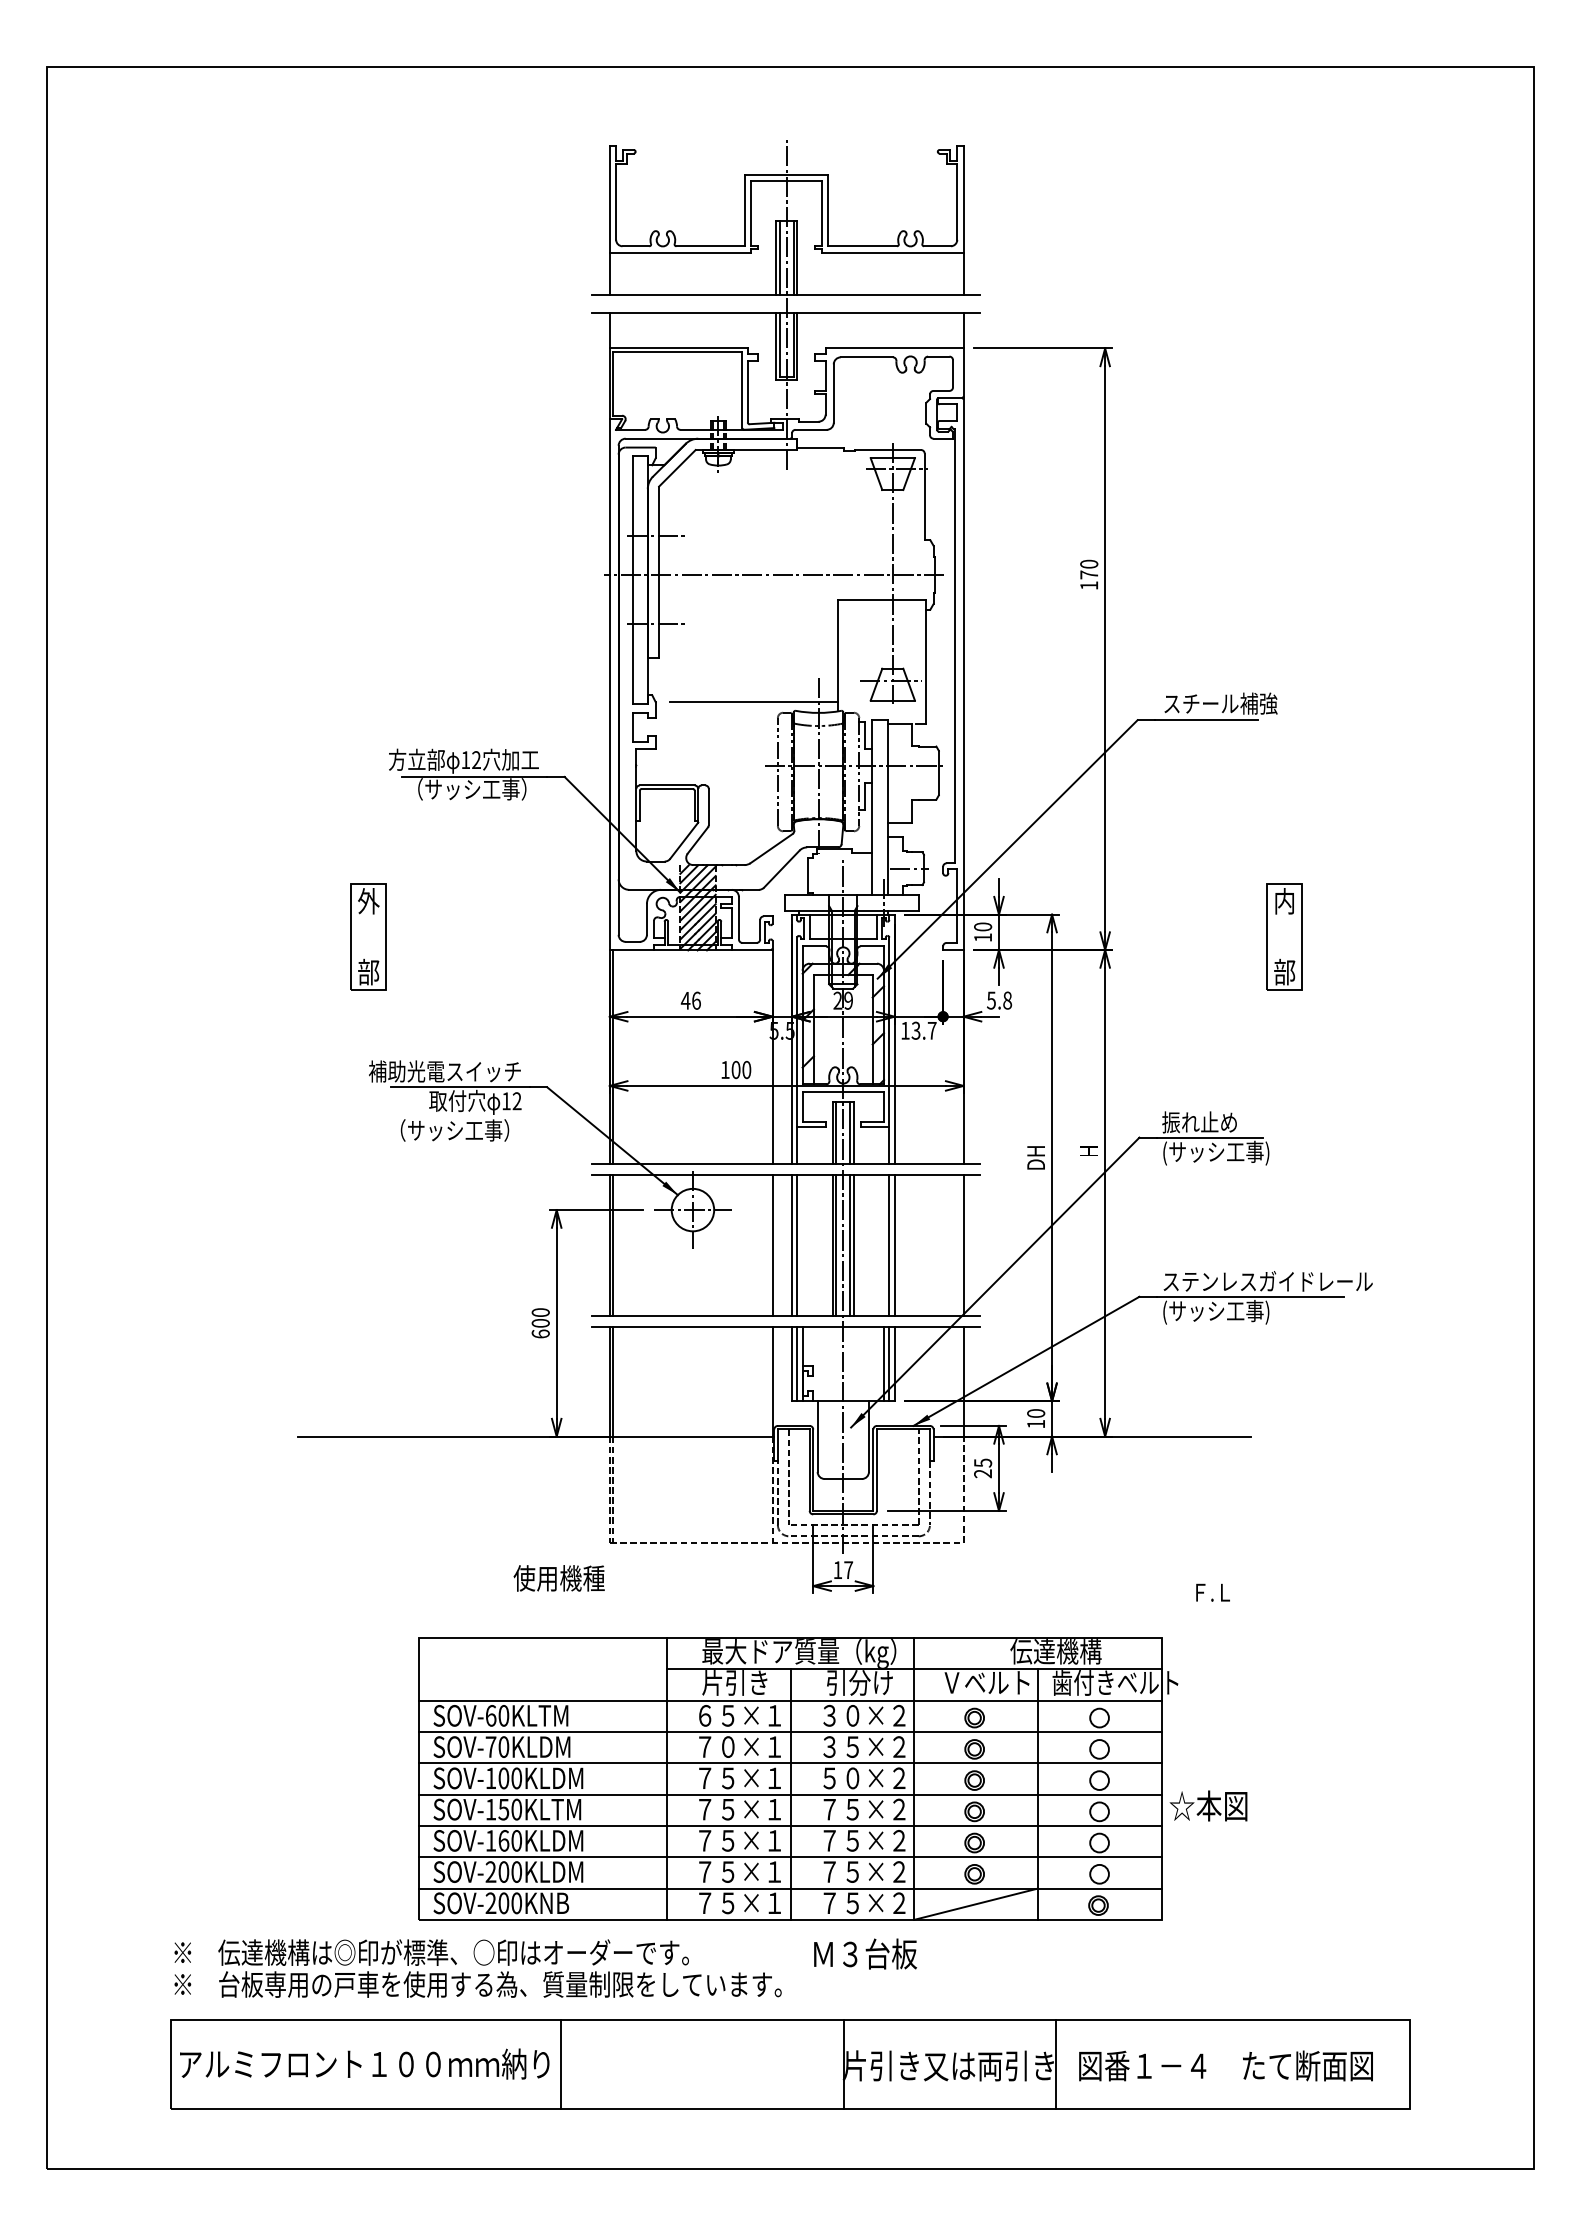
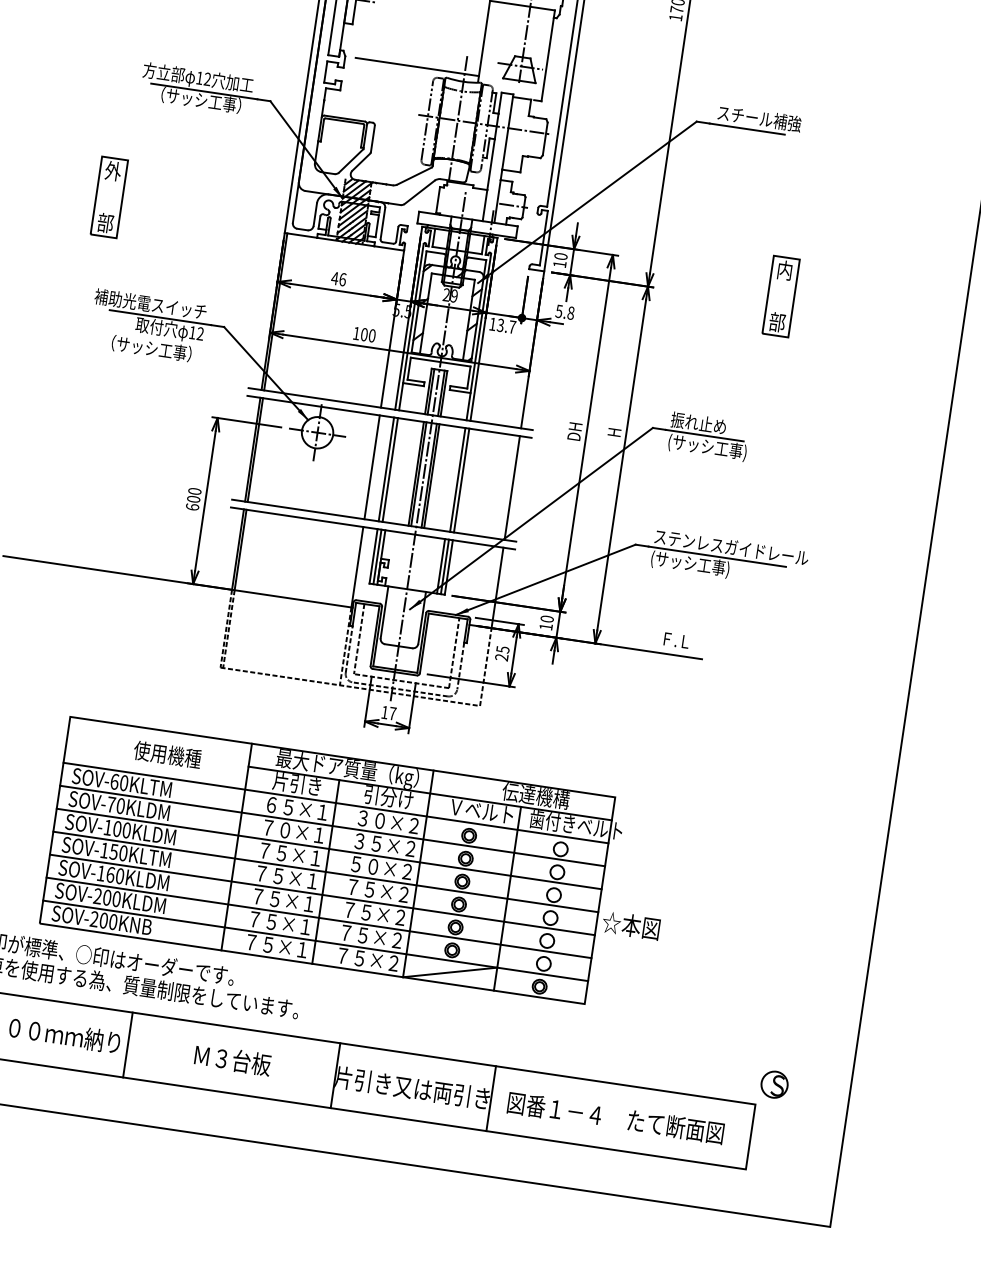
text: (558, 1578) -> (167, 754), moved
text: (1212, 1592) -> (676, 640), moved
text: (865, 1953) -> (232, 1059), moved
part: (1430, 1989) -> (774, 1084), added

